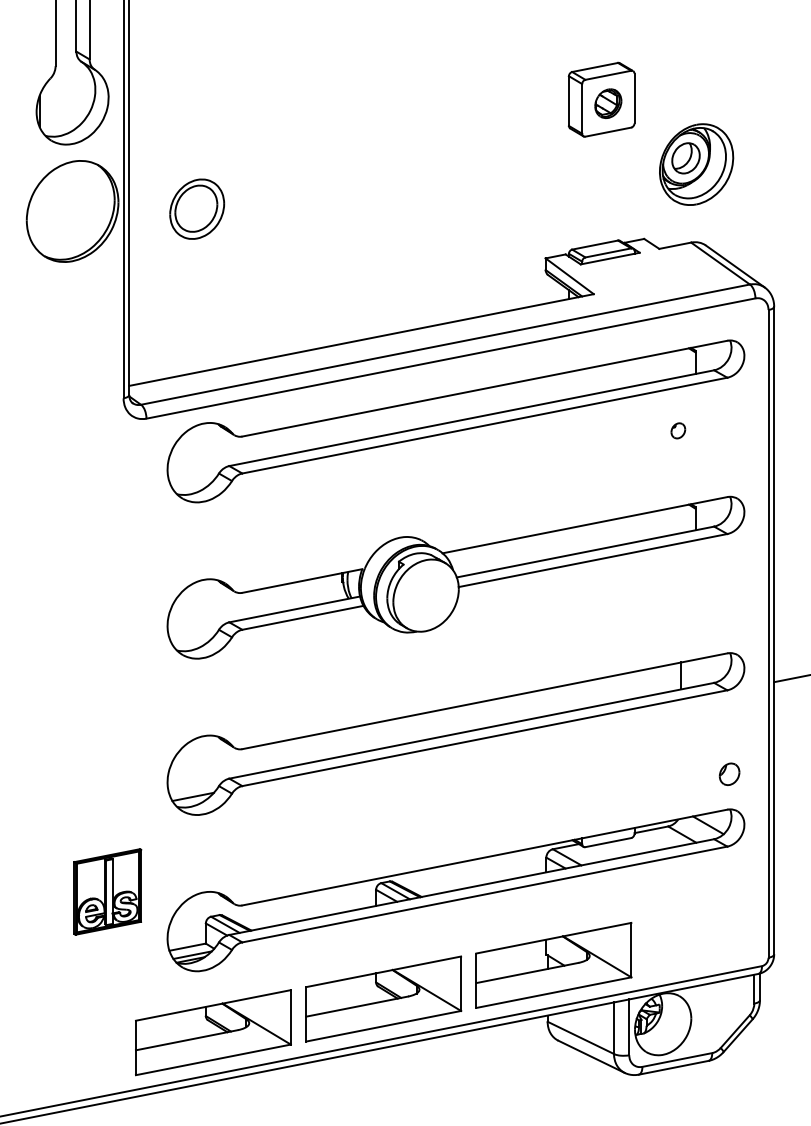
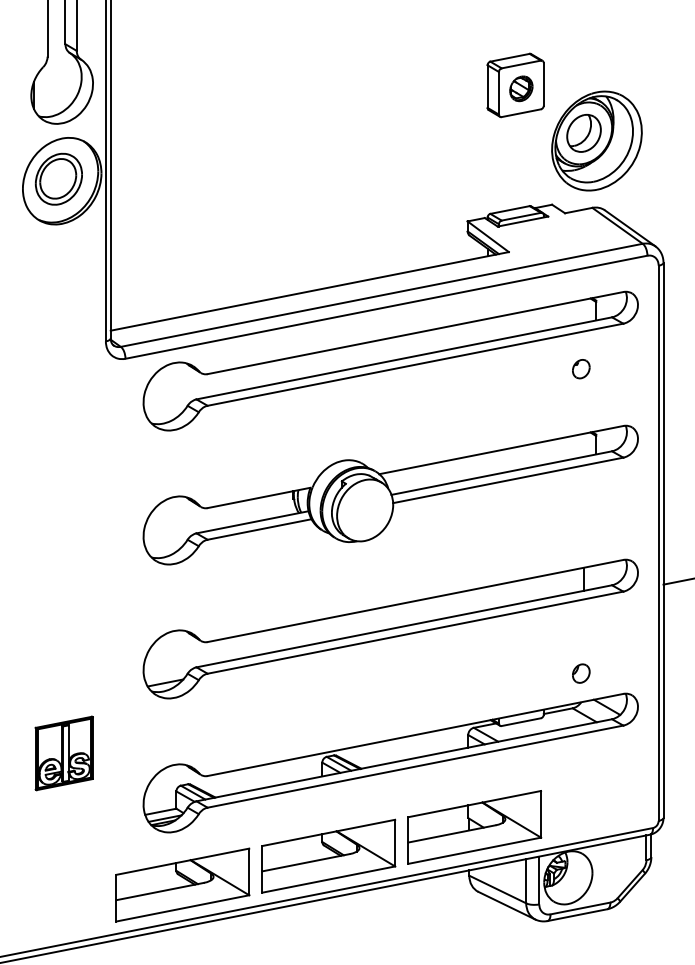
part: (696, 163) -> (596, 140), size x1.43
part: (196, 208) -> (58, 178), moved
part: (678, 431) -> (581, 369), size x1.43
part: (729, 774) -> (581, 673), moved
part: (106, 892) -> (63, 753), moved

